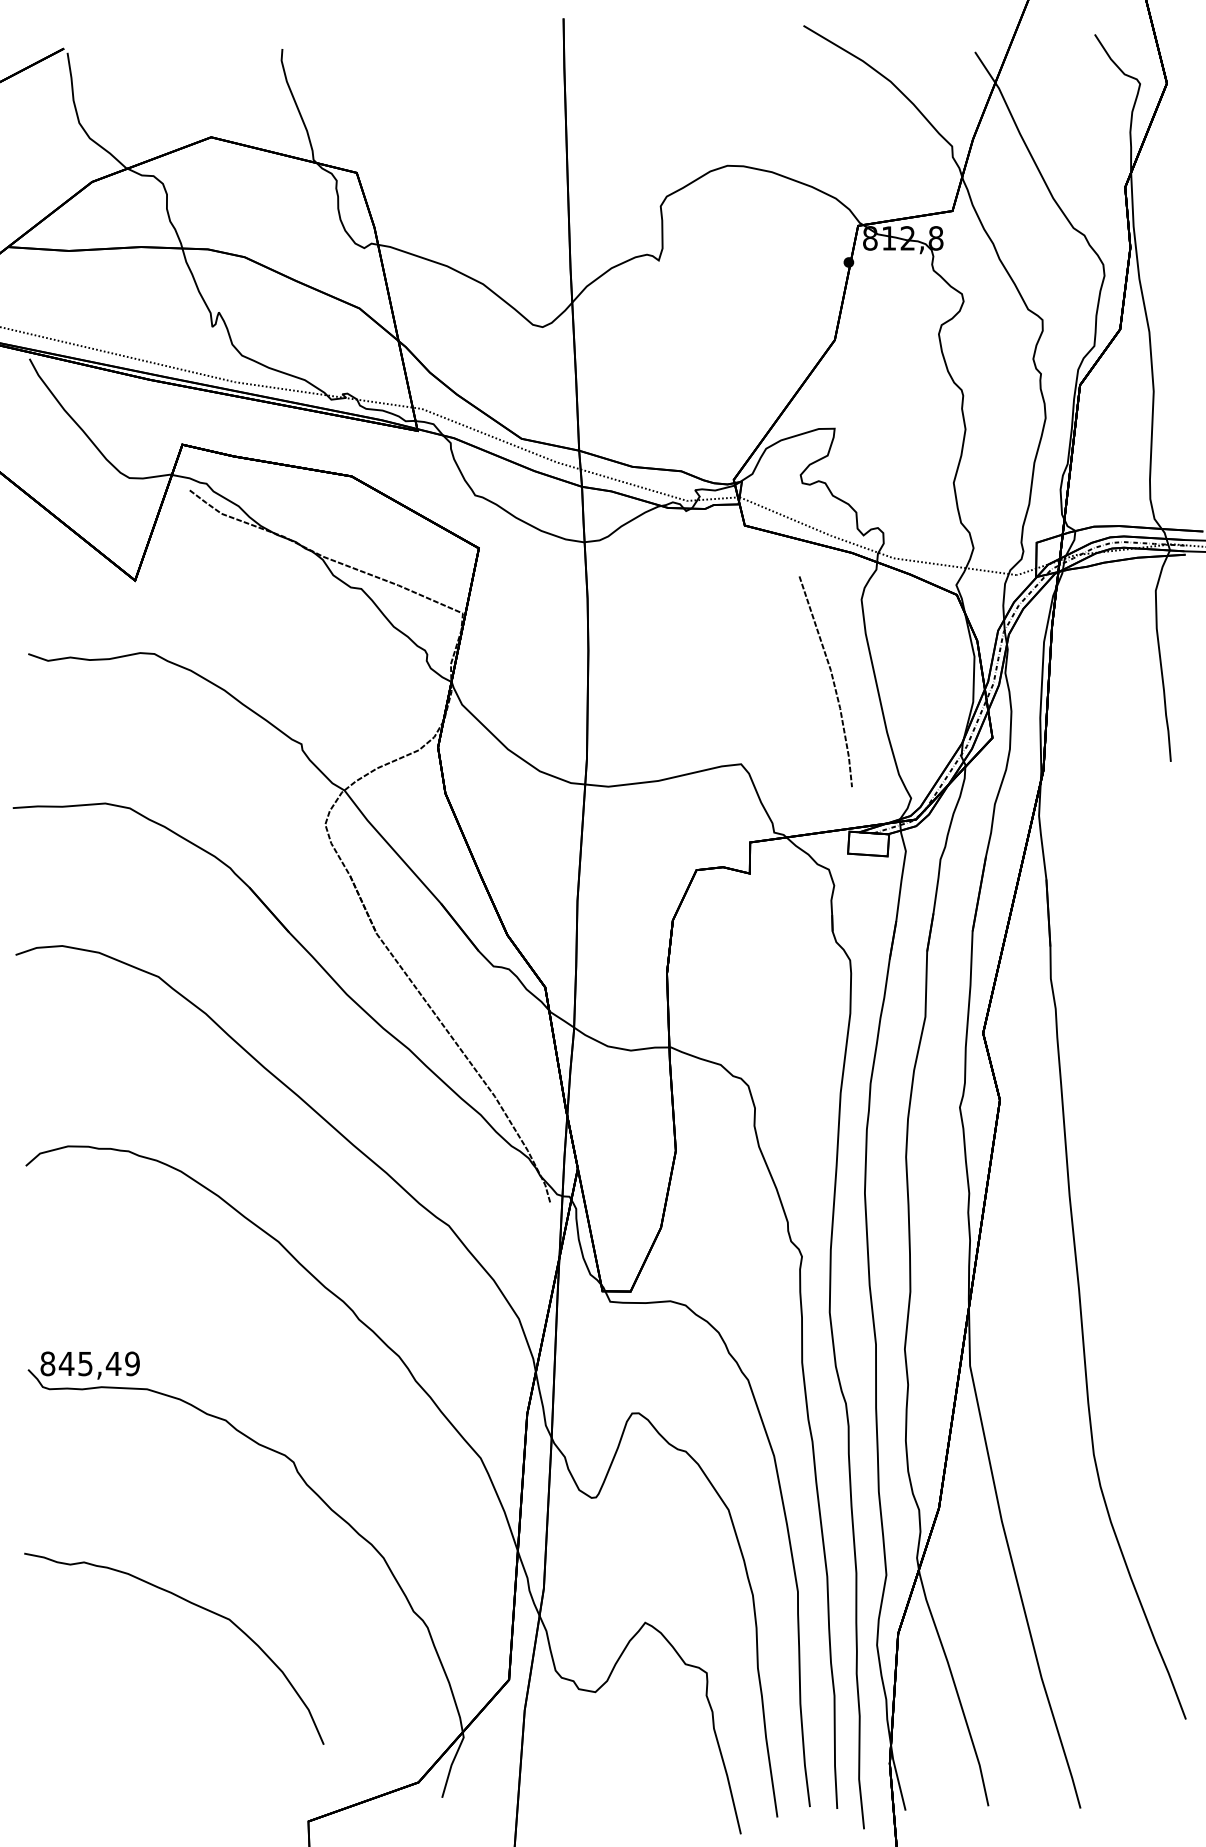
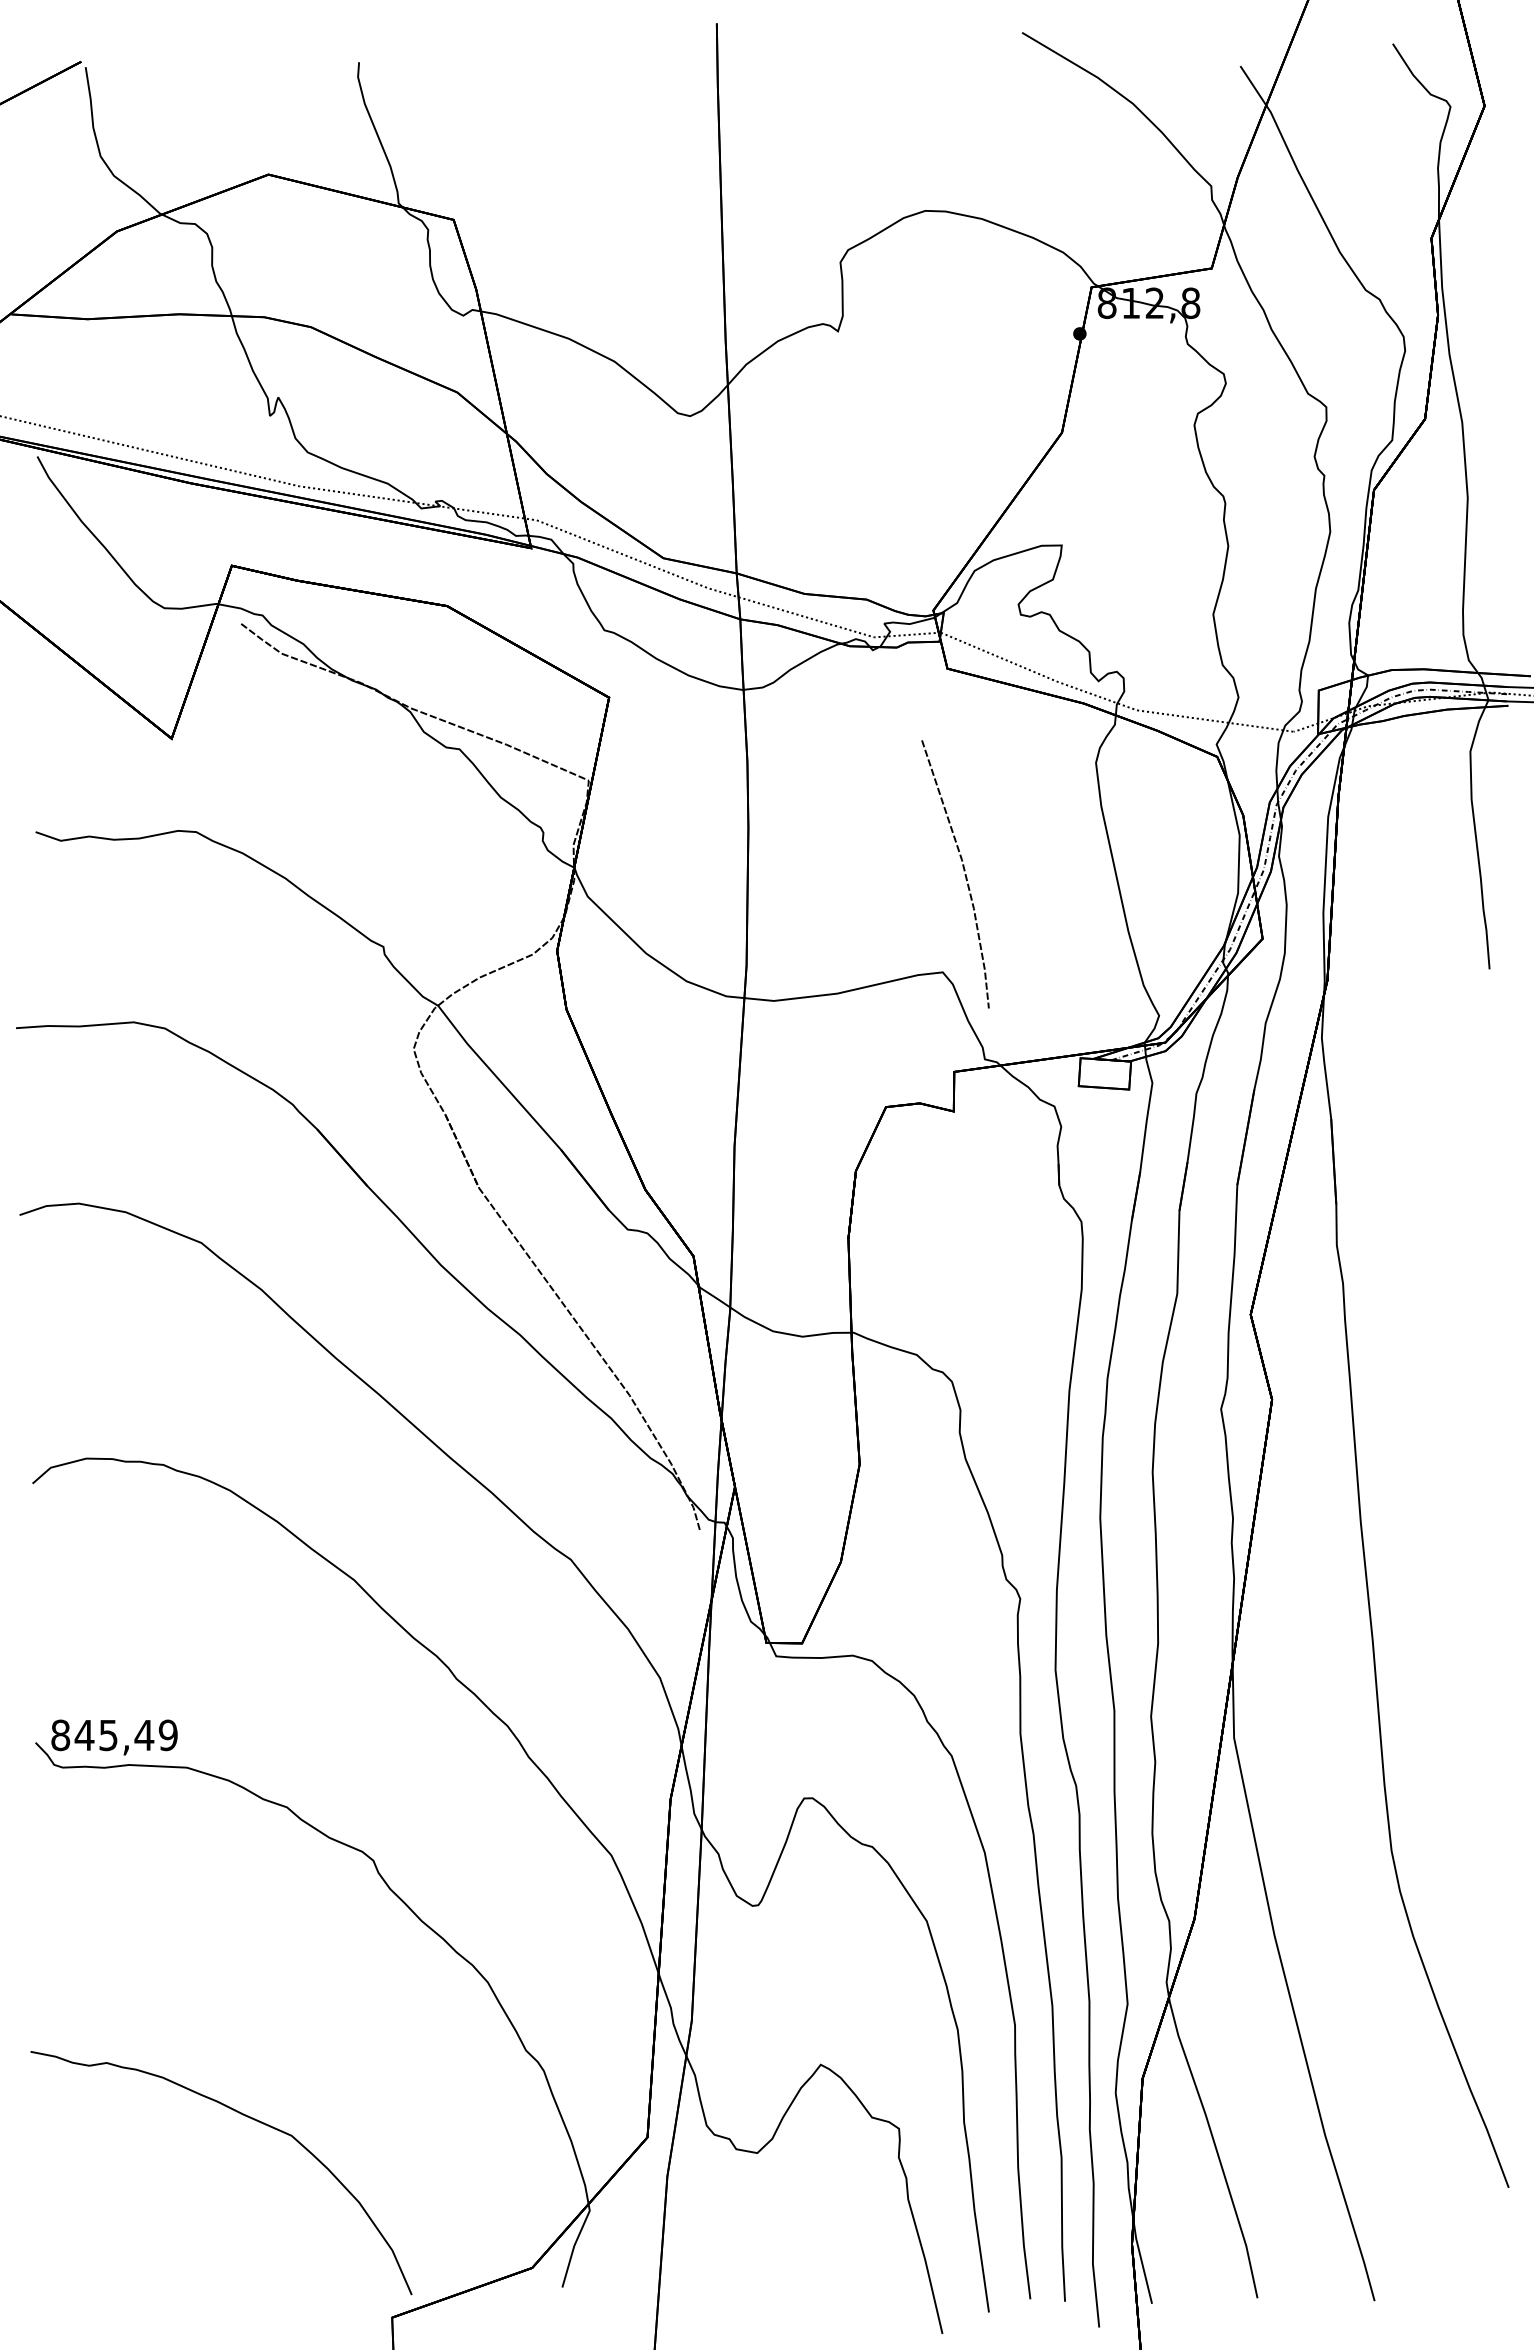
line: (832, 679) -> (963, 871), moved
curve: (190, 1603) -> (242, 2115), moved

